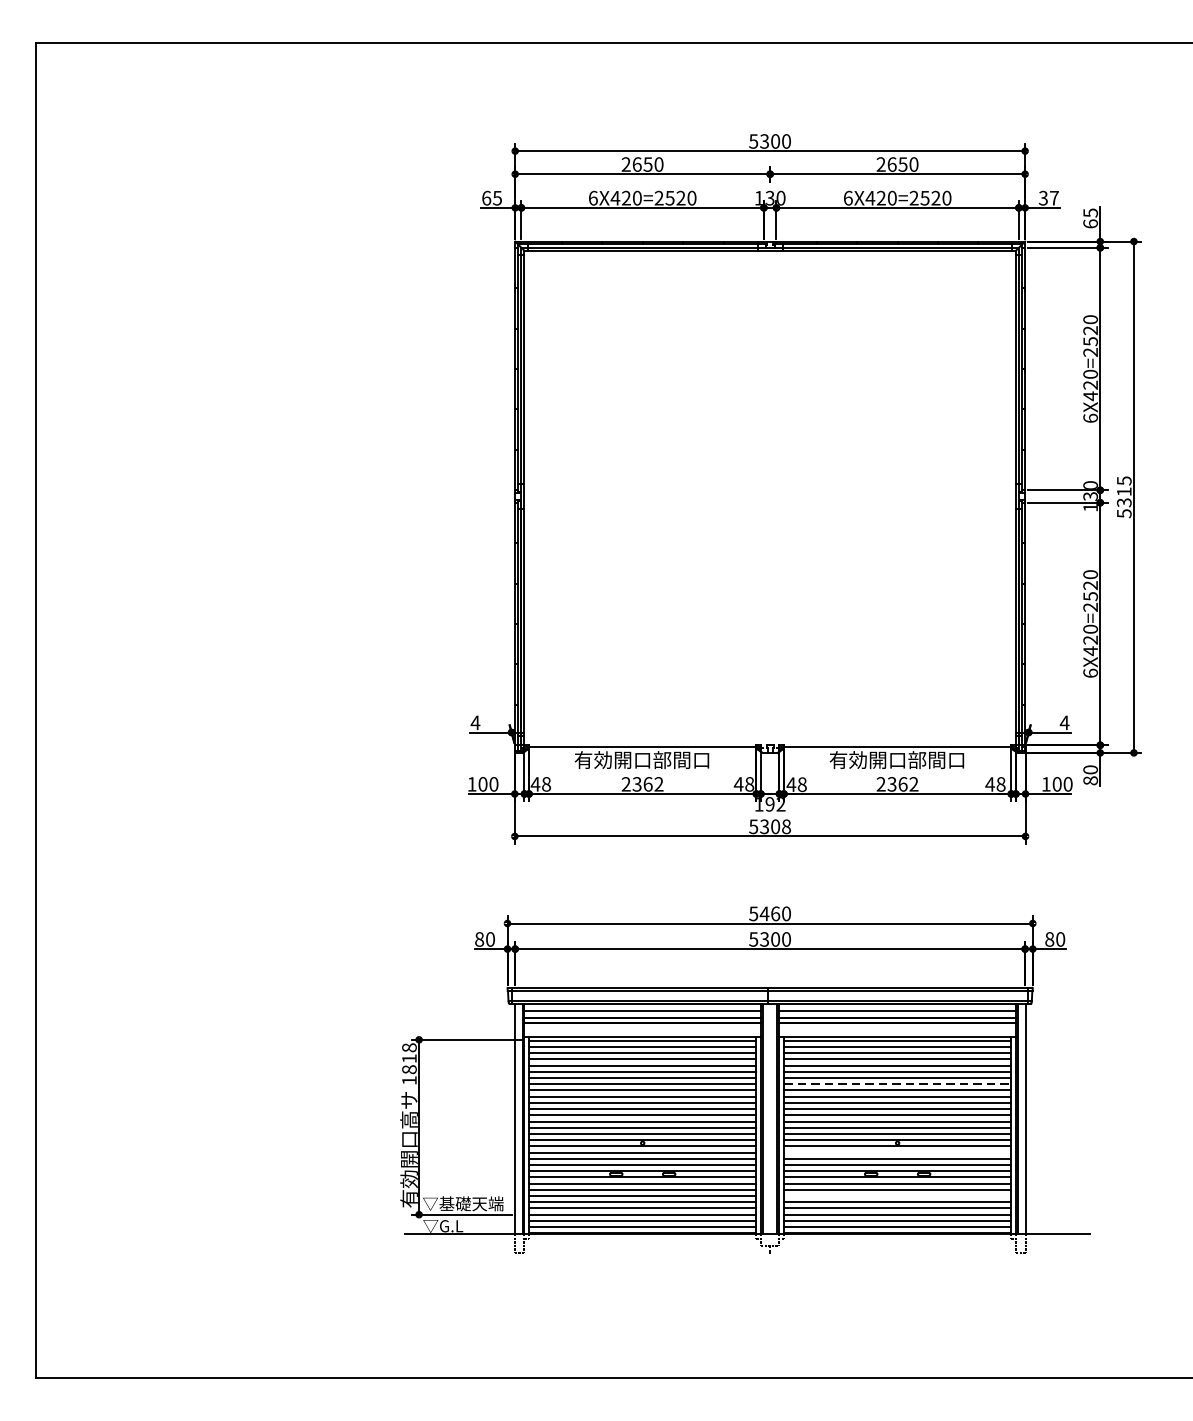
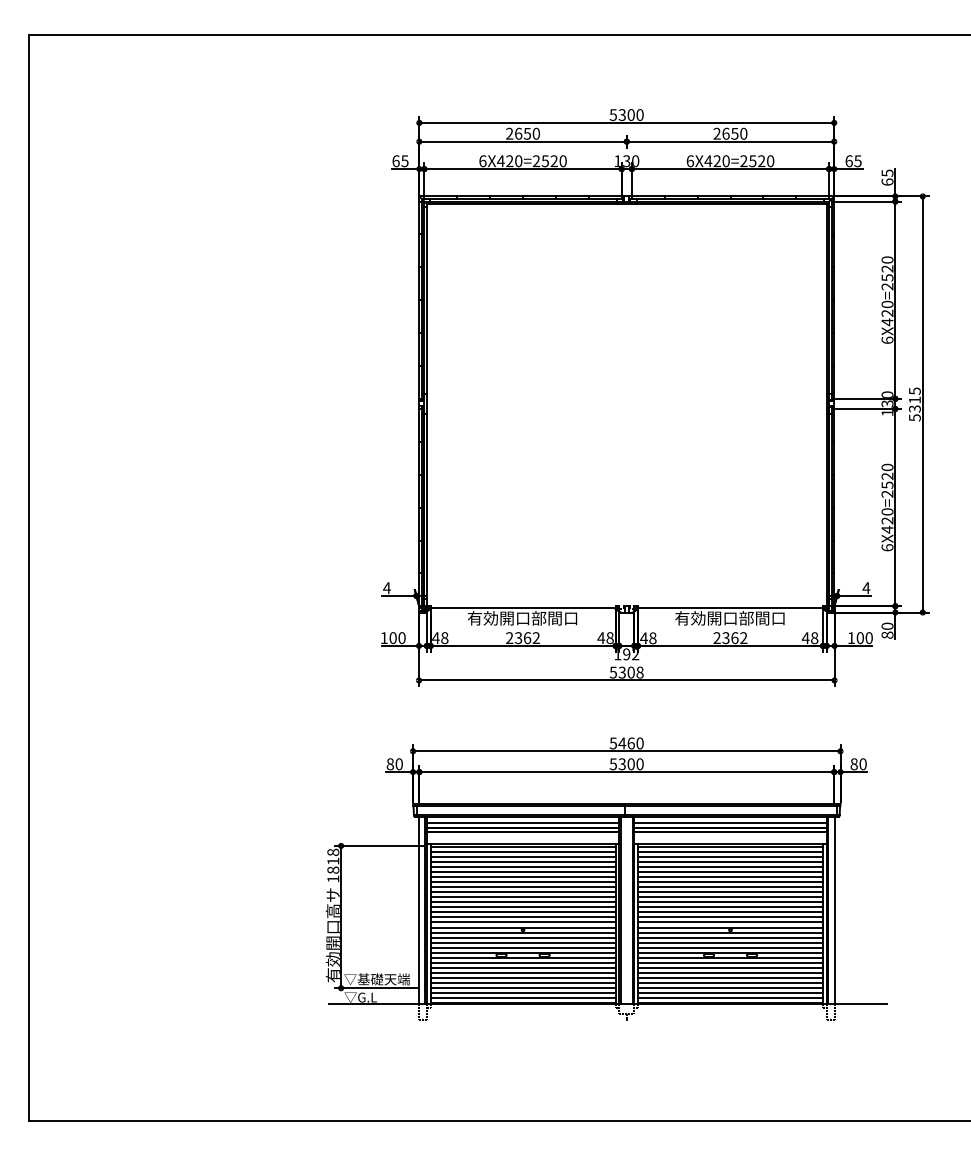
text: (1048, 198) -> (853, 161), 37 -> 65
line: (898, 1084) -> (731, 882), dashed -> solid
line: (897, 1152) -> (730, 937), added
line: (897, 1195) -> (730, 972), added

